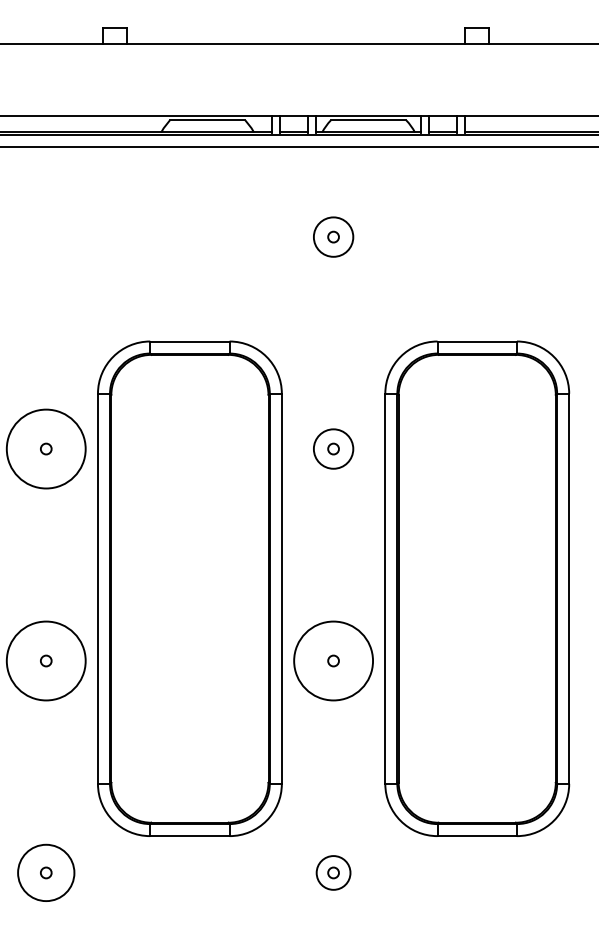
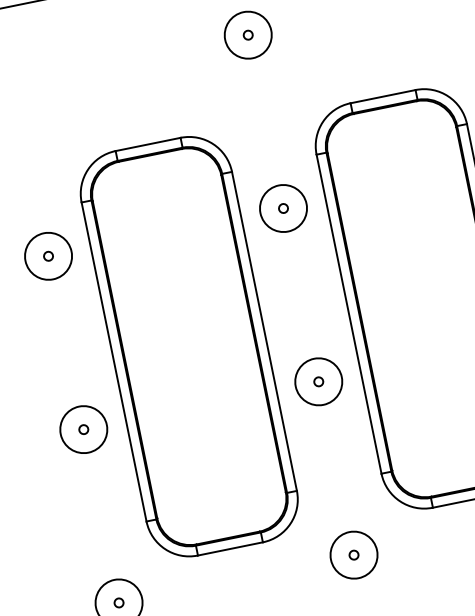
circle: (333, 236) -> (248, 34), size x1.43
circle: (46, 448) -> (48, 255), size x0.71
circle: (333, 448) -> (283, 208), size x1.43
circle: (46, 660) -> (83, 429), size x0.71
circle: (333, 660) -> (318, 381), size x0.71
circle: (333, 872) -> (353, 554), size x1.67

